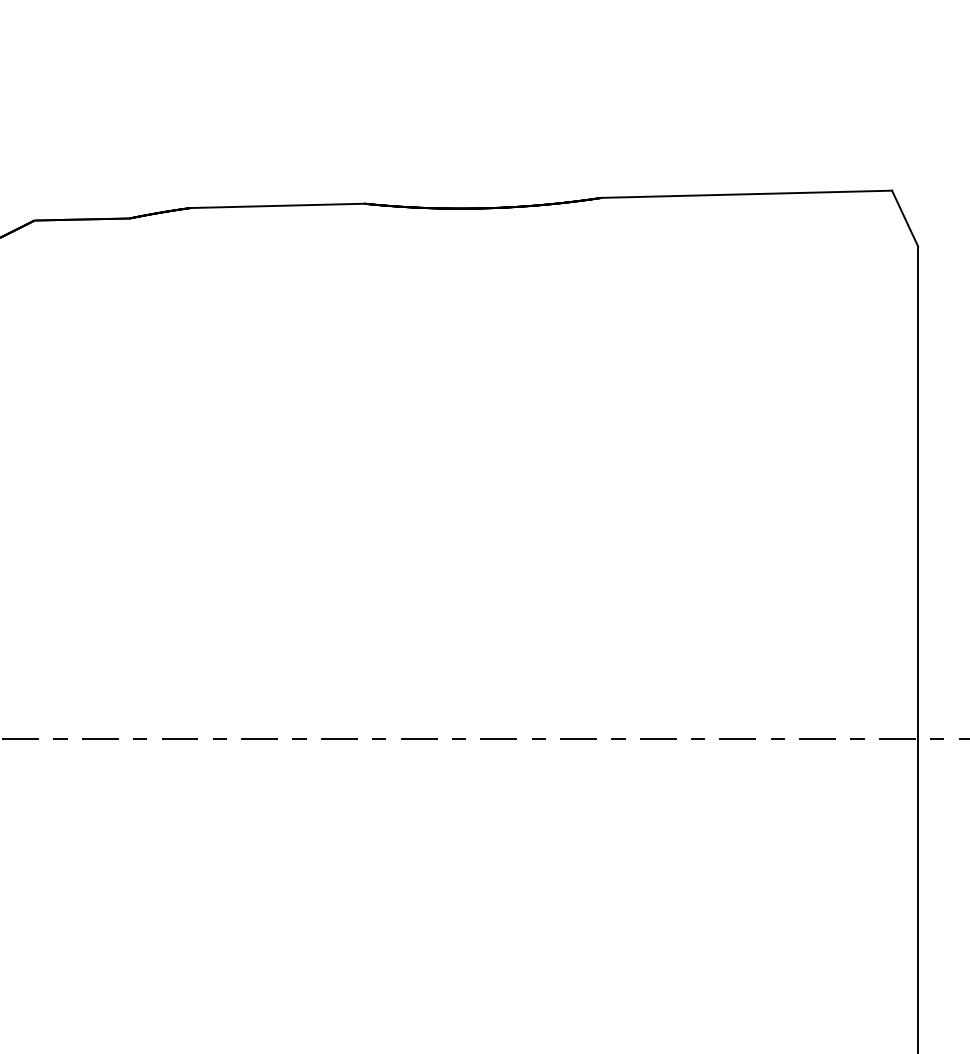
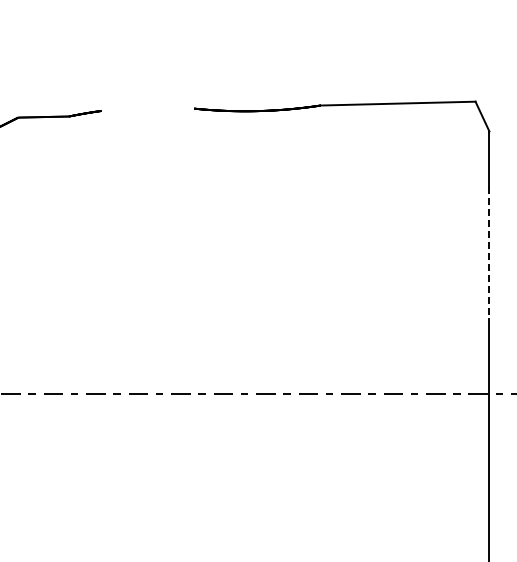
line: (276, 205) -> (147, 109), removed
line: (918, 475) -> (489, 253), solid -> dashed

